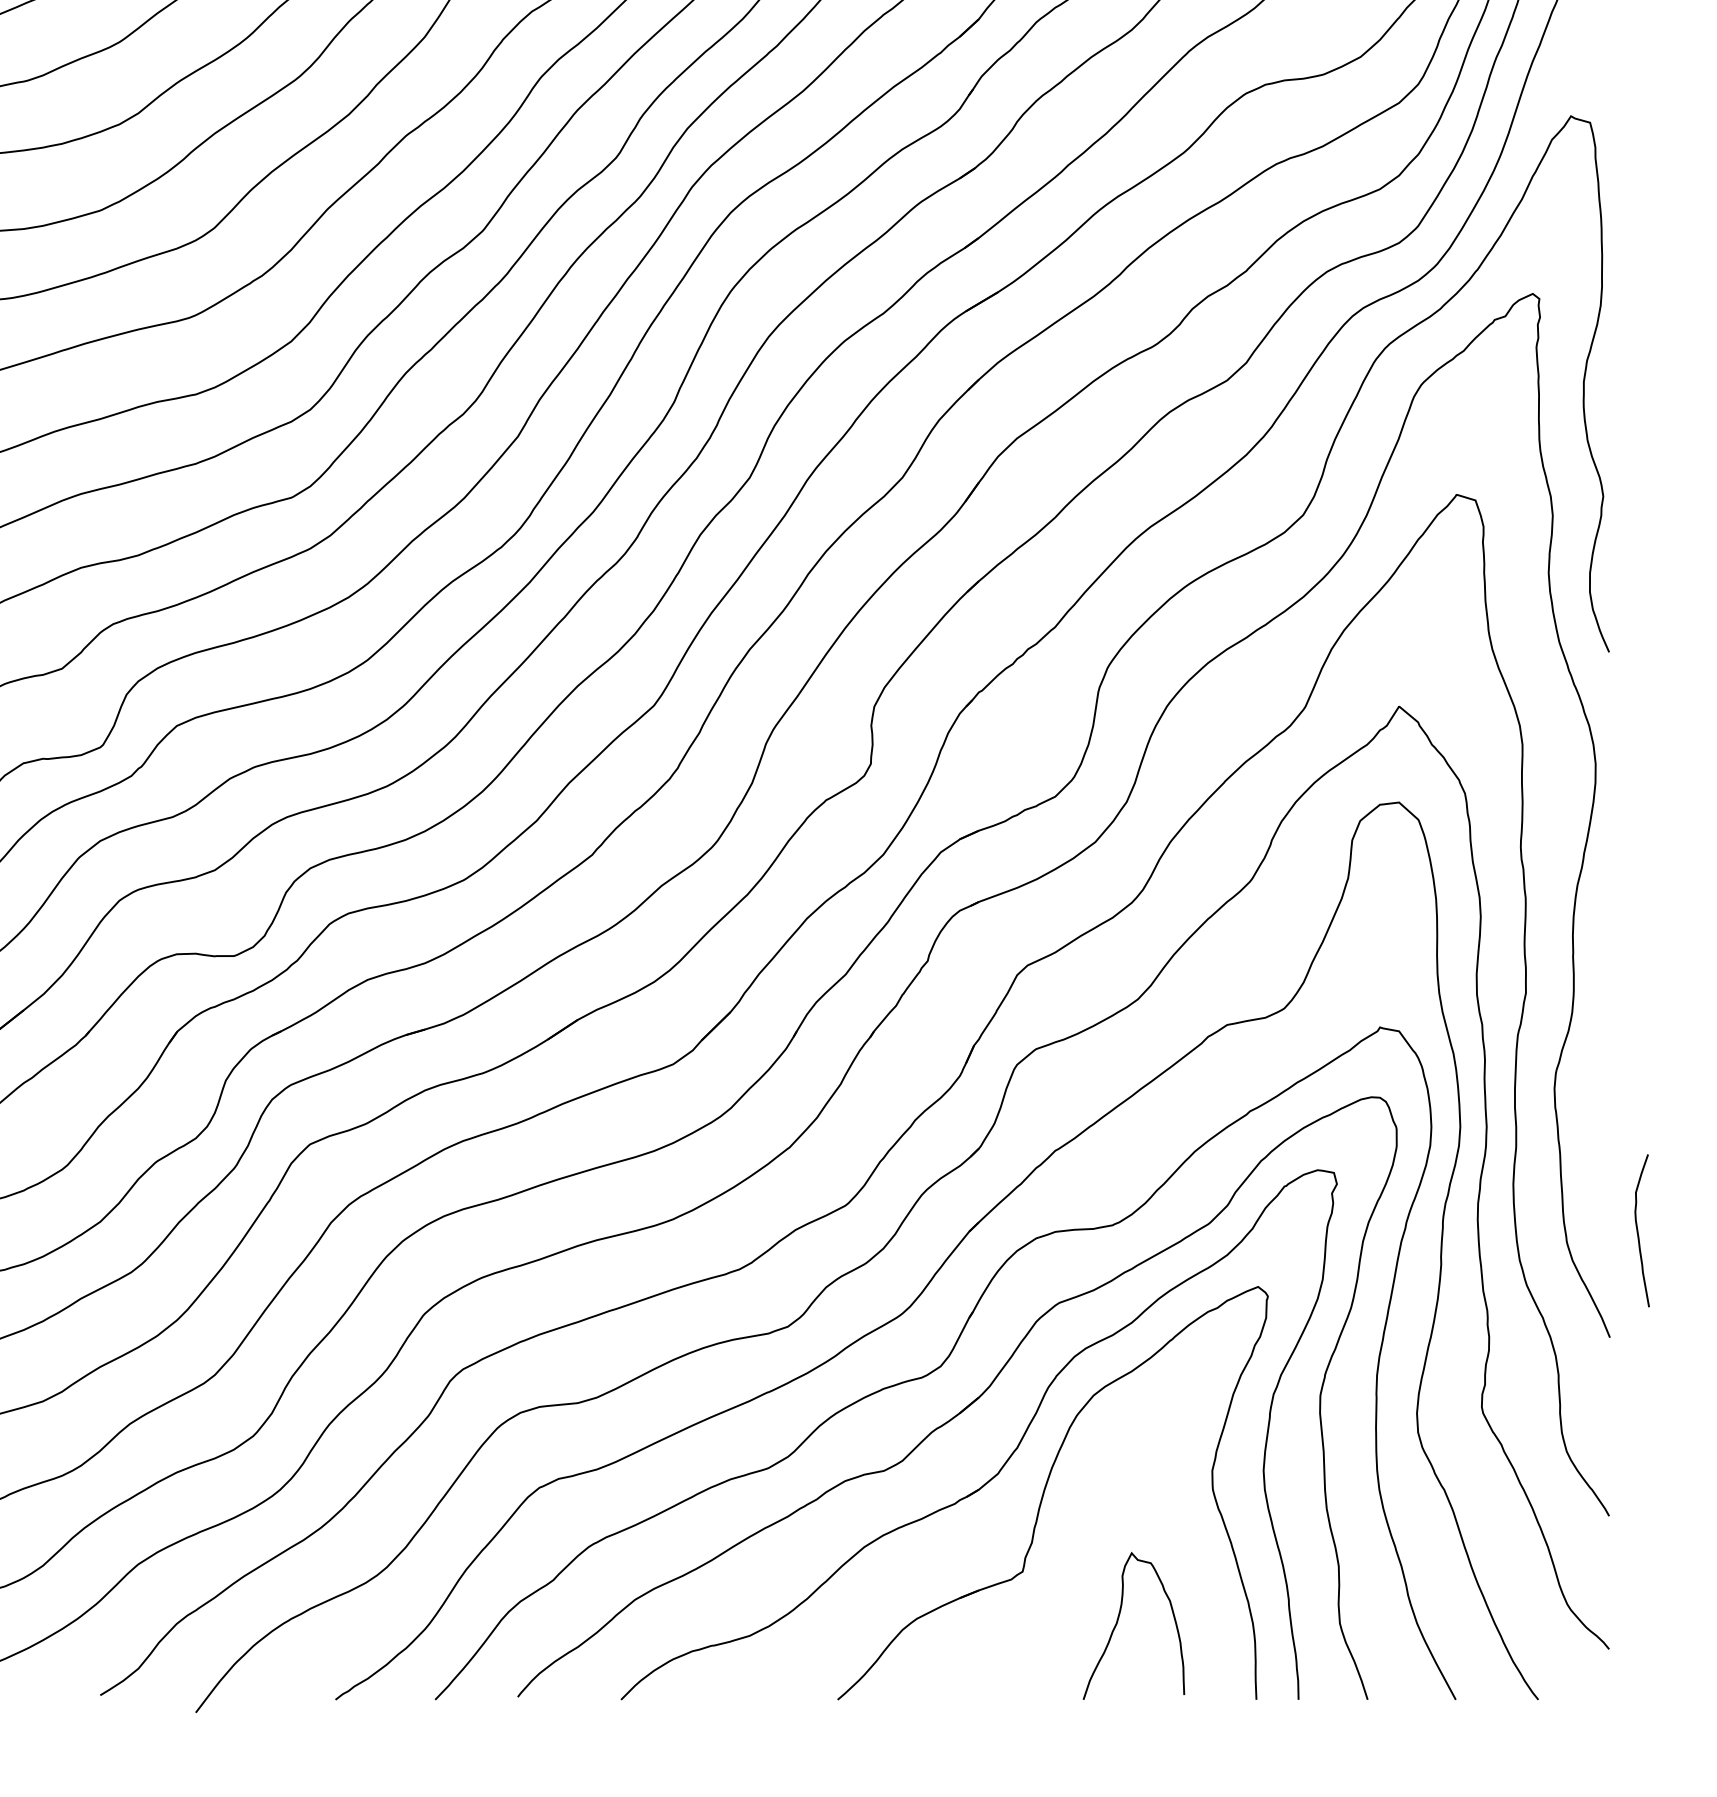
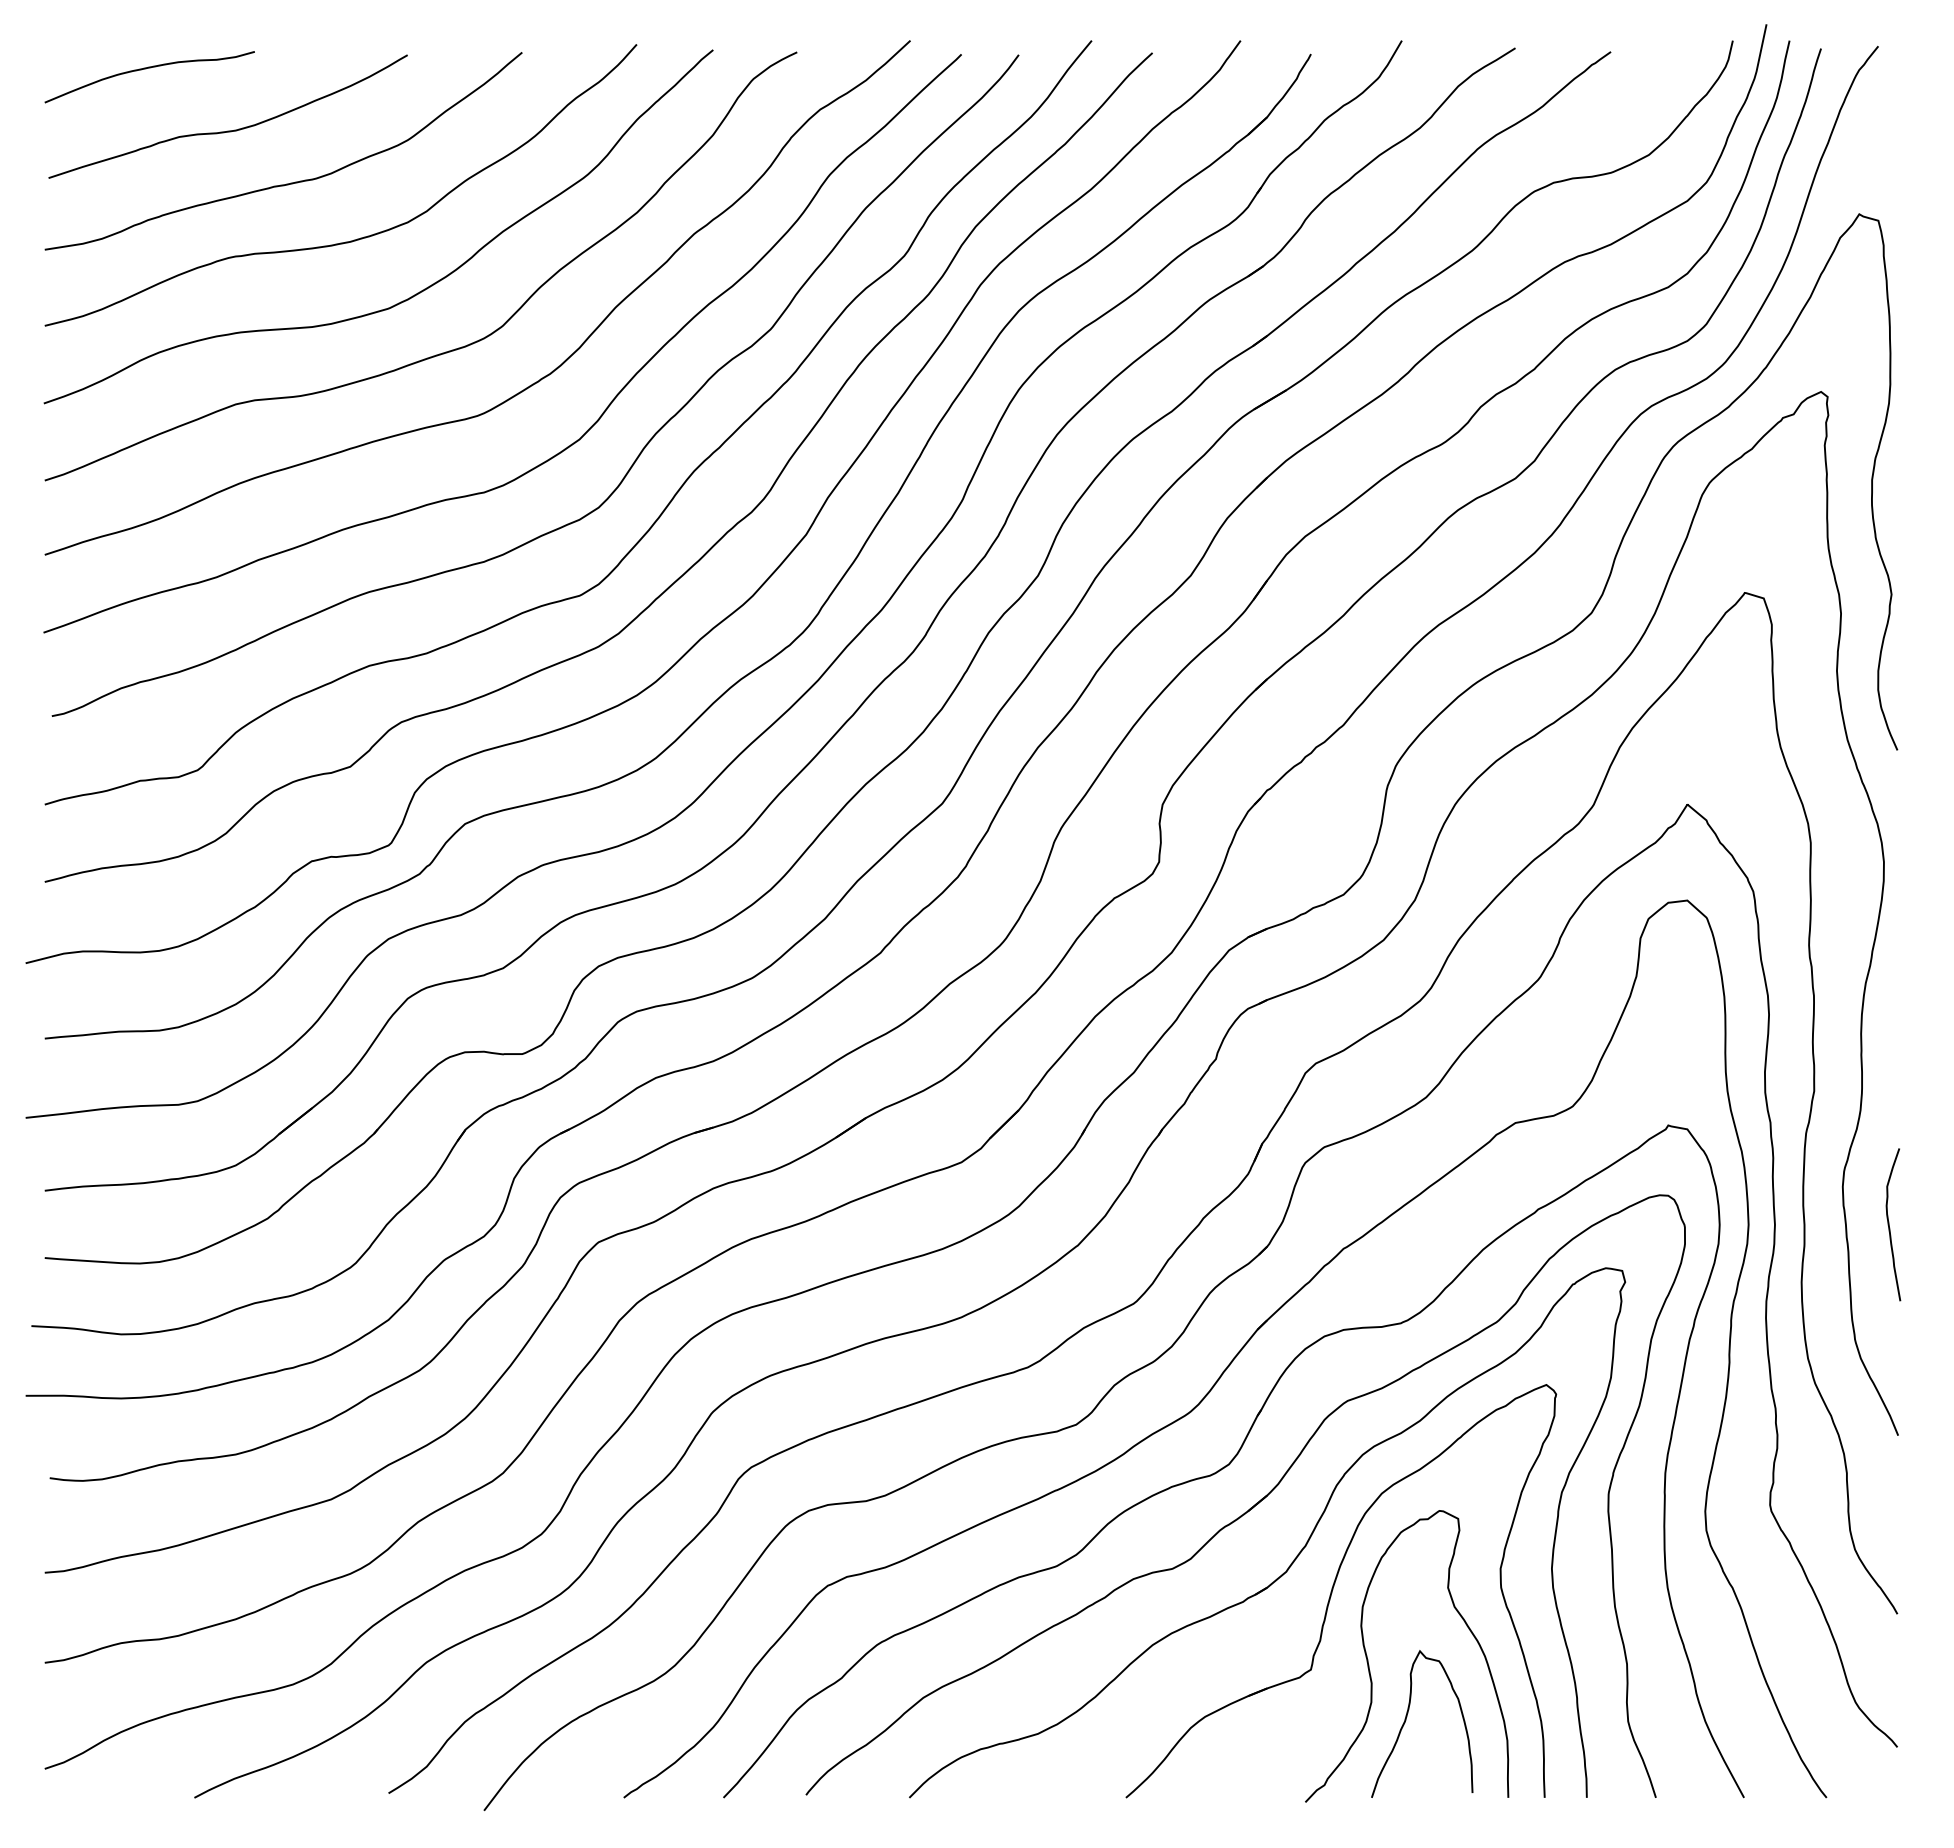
curve: (1638, 1230) -> (1889, 1224), moved
curve: (1081, 1567) -> (1369, 1665), added

